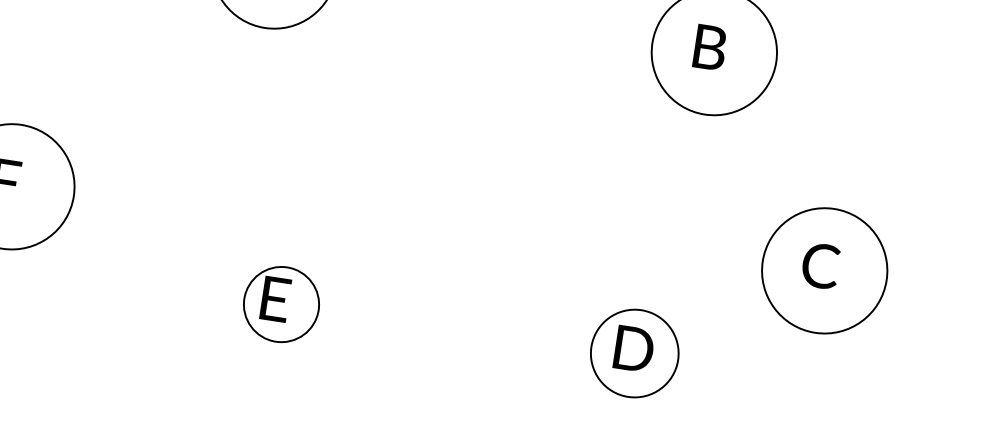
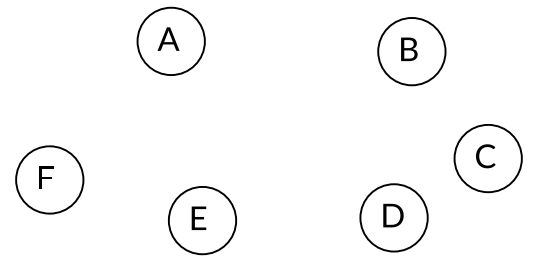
circle: (281, 304) -> (202, 220), size x1.67
circle: (633, 352) -> (393, 217), size x1.43

